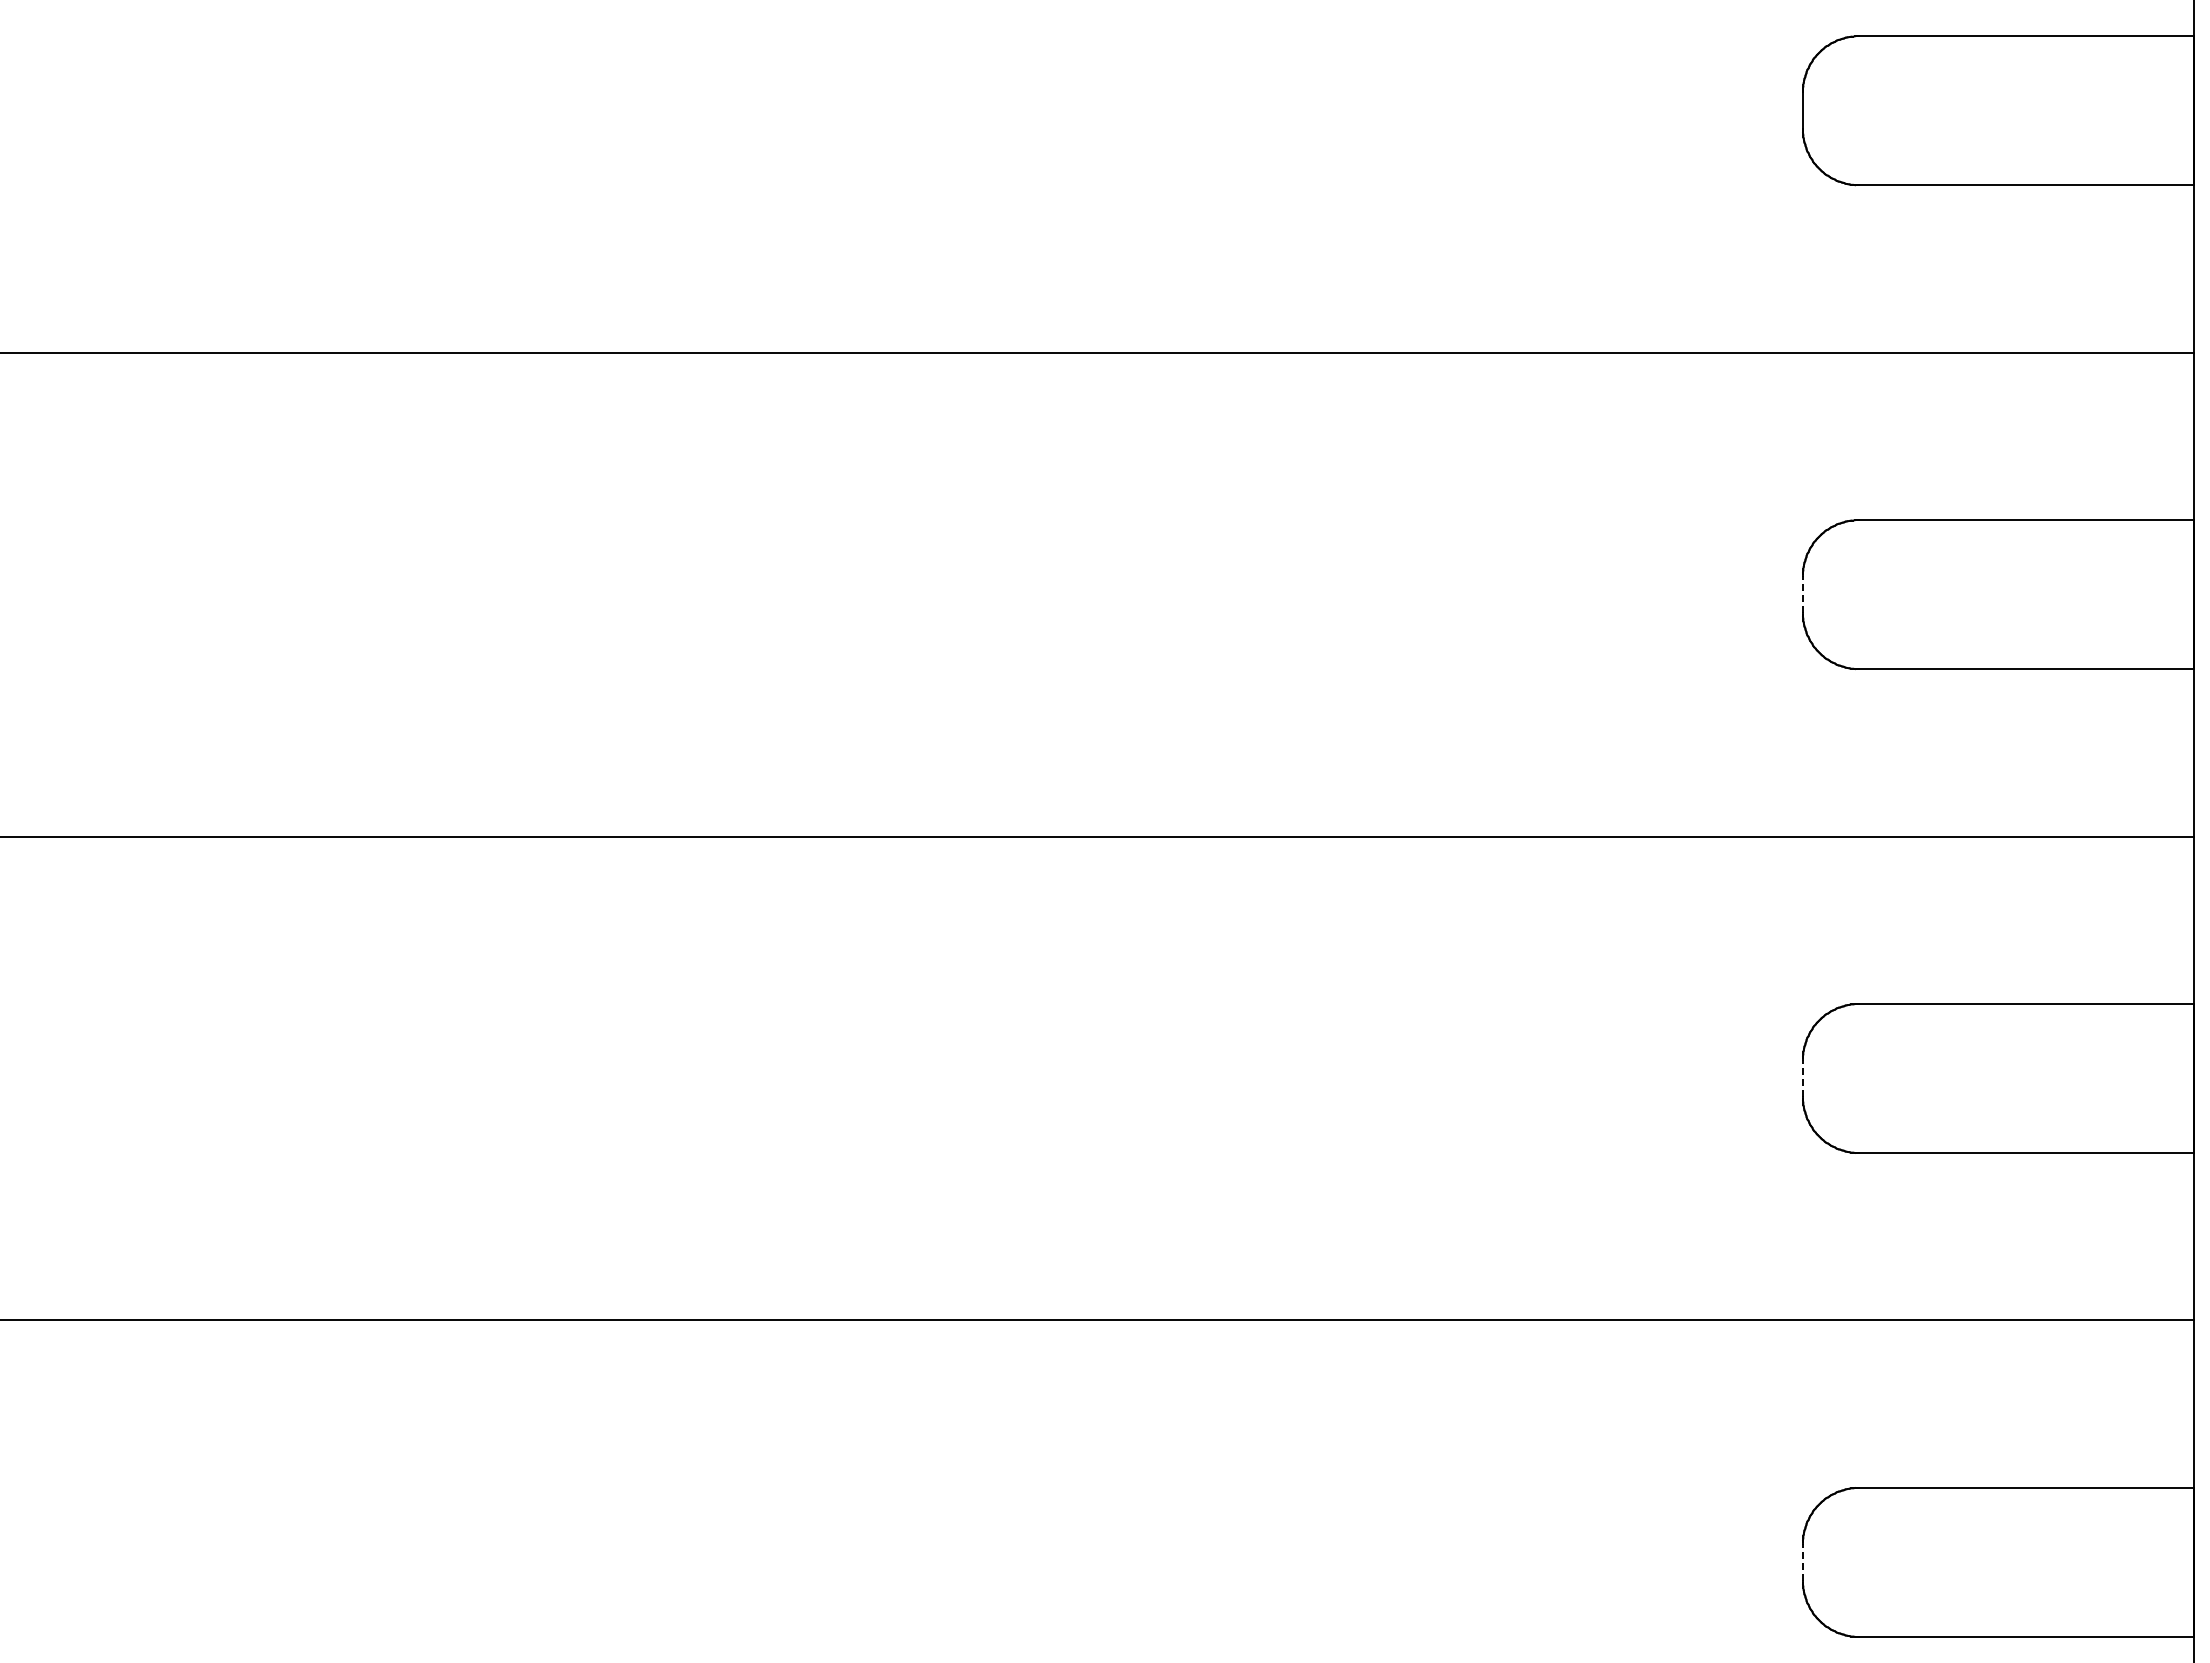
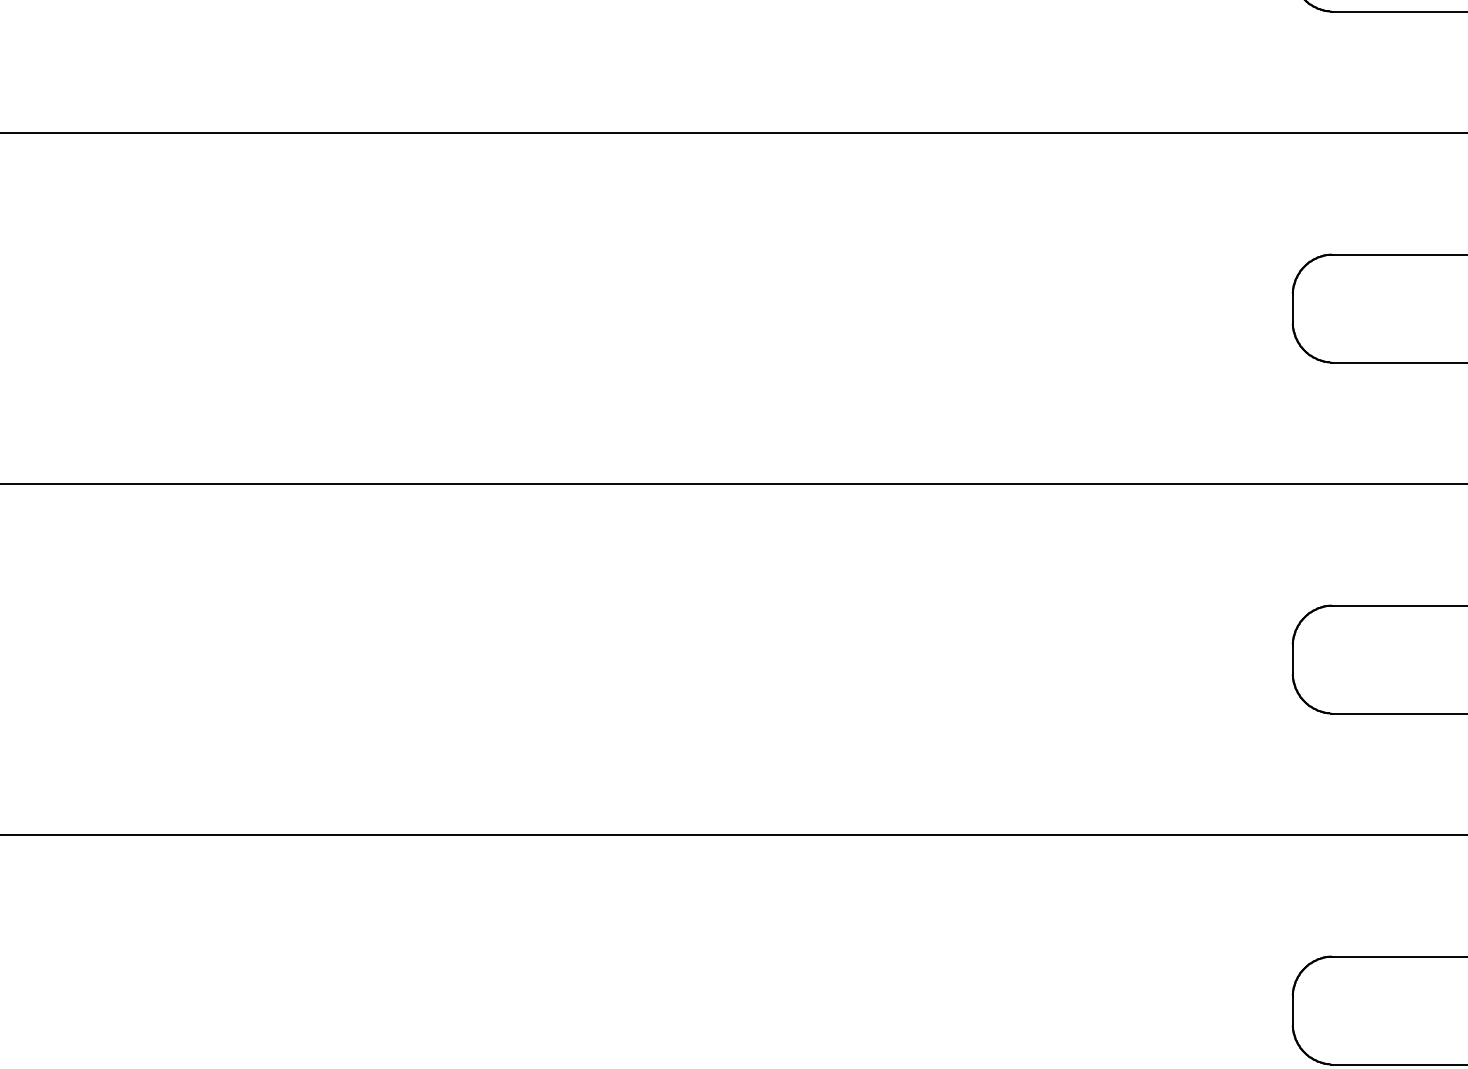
line: (1803, 594) -> (1293, 308), dashed -> solid
line: (1803, 1078) -> (1293, 659), dashed -> solid
line: (1803, 1562) -> (1293, 1010), dashed -> solid

